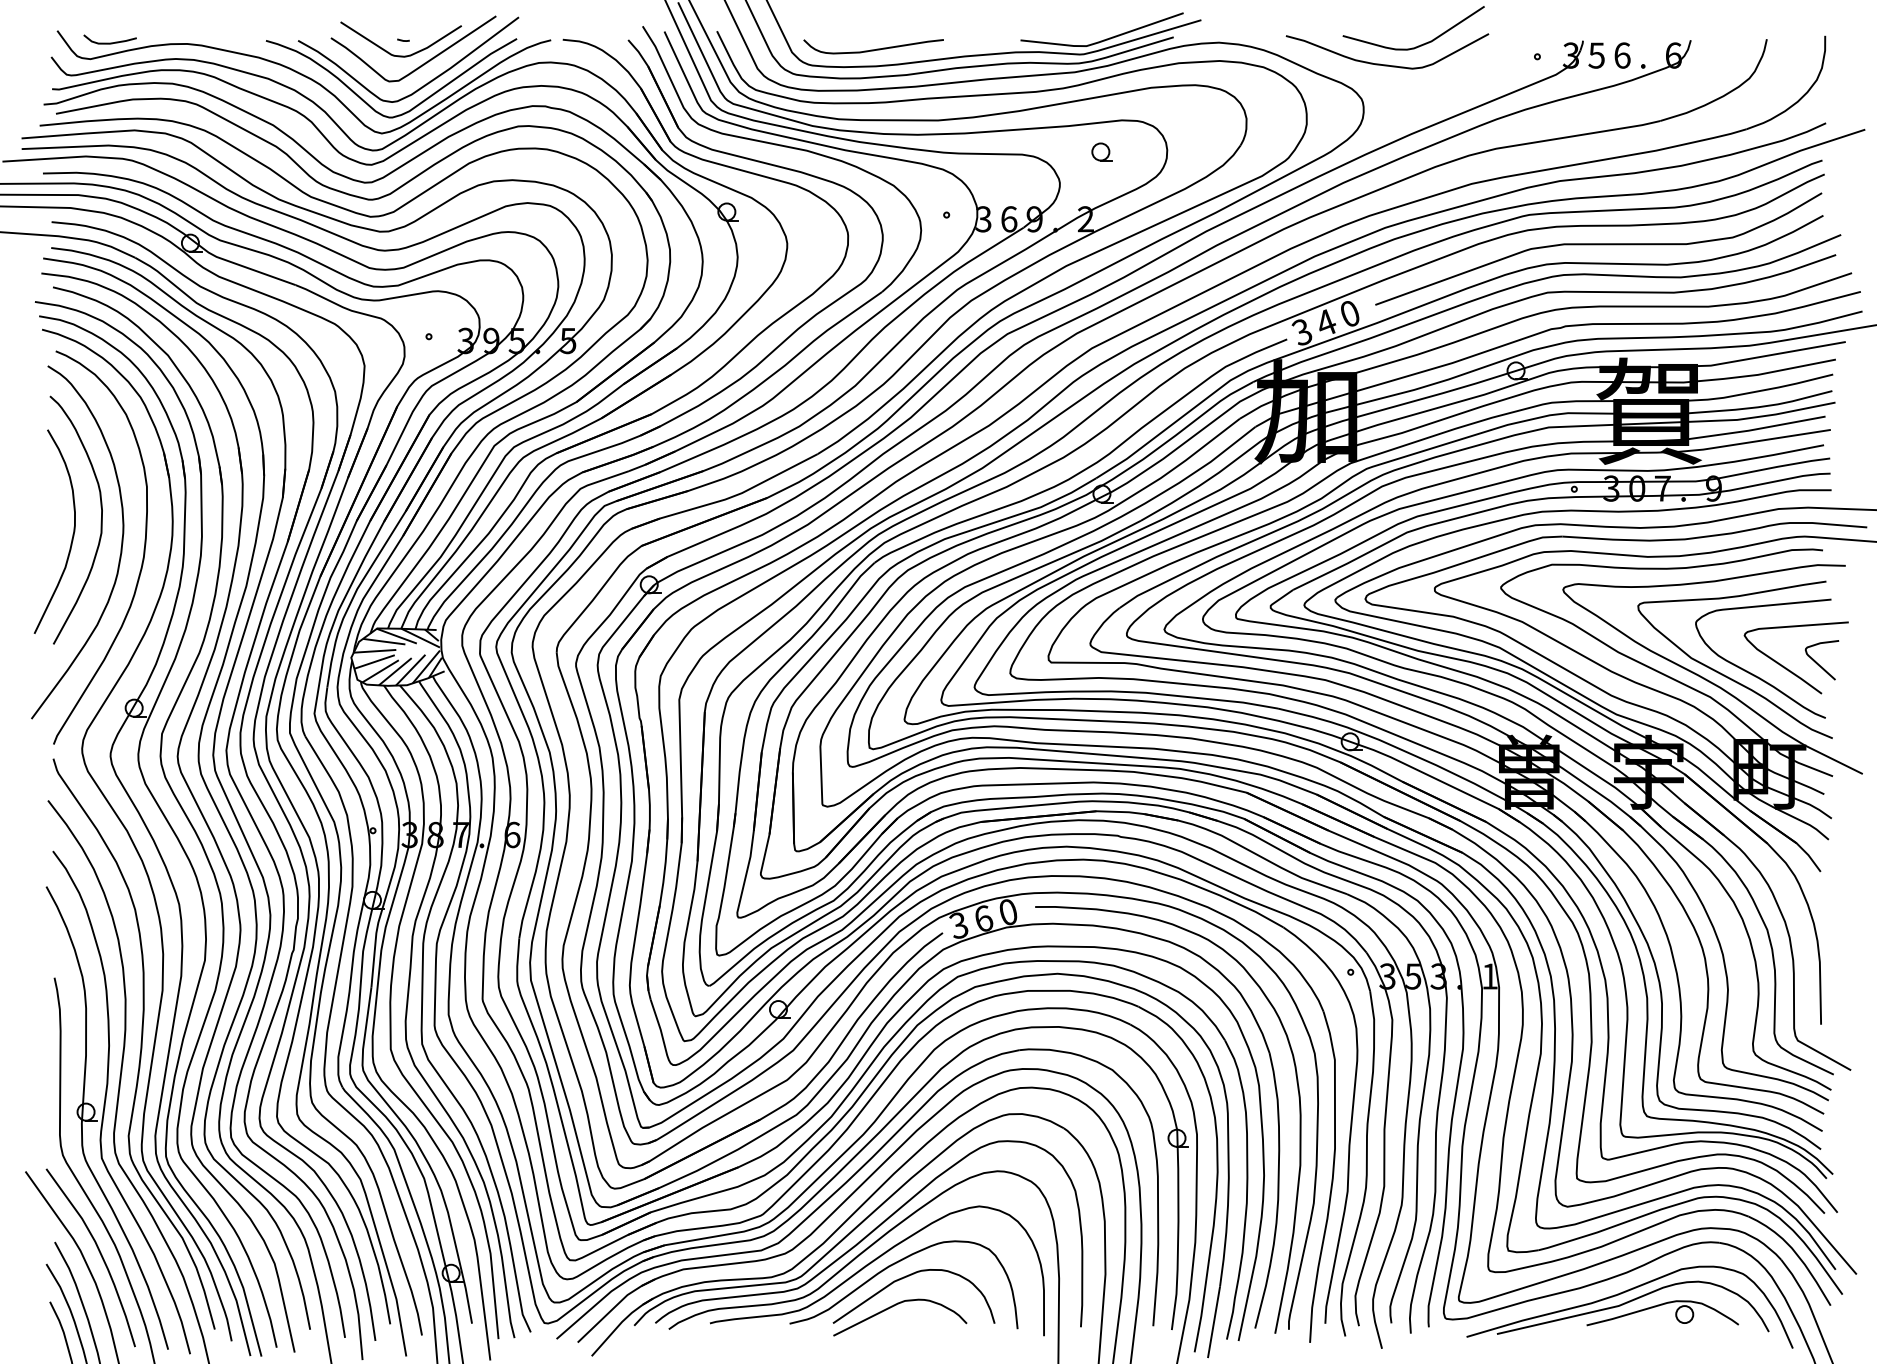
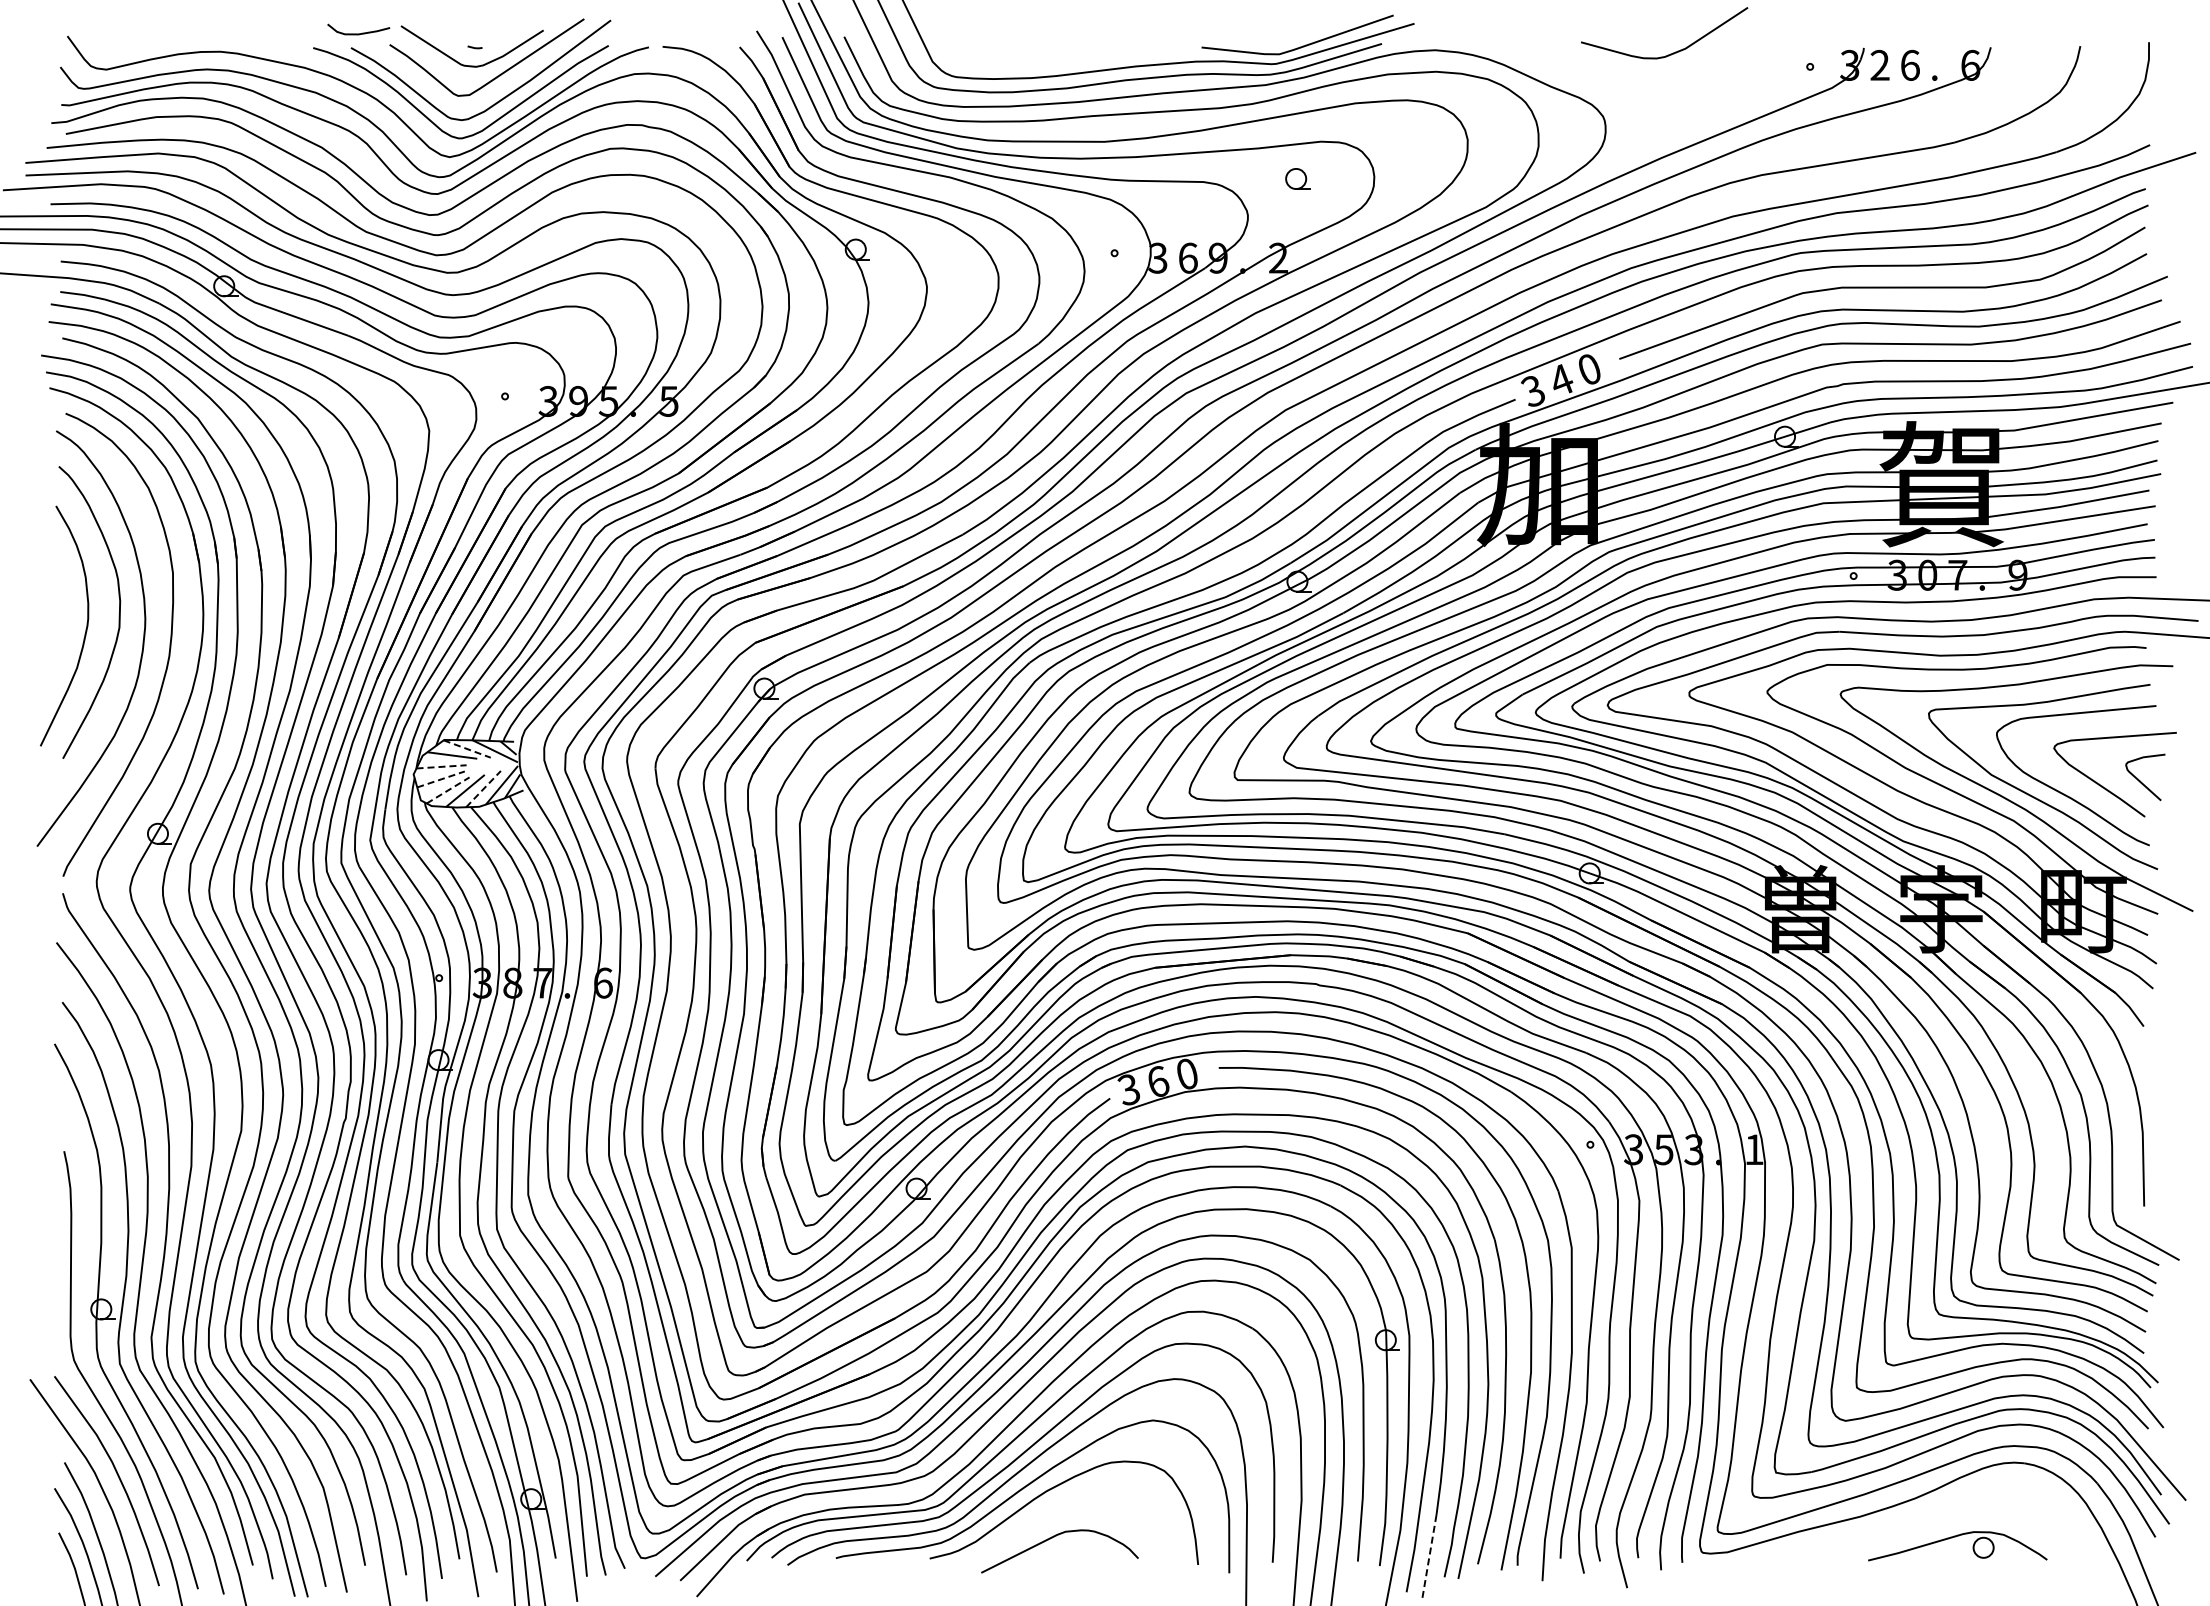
curve: (110, 42) -> (358, 33), moved
curve: (873, 49) -> (1028, 58), removed
text: (1596, 54) -> (1879, 64), 5 -> 2
curve: (1383, 64) -> (1629, 75), removed
line: (397, 636) -> (467, 749), solid -> dashed
line: (375, 651) -> (442, 766), solid -> dashed
line: (374, 662) -> (441, 779), solid -> dashed
line: (410, 669) -> (483, 788), solid -> dashed
line: (380, 671) -> (448, 790), solid -> dashed
curve: (904, 1278) -> (1064, 1505), removed
part: (1629, 1306) -> (1918, 1538), removed
line: (1214, 1322) -> (1429, 1557), solid -> dashed

